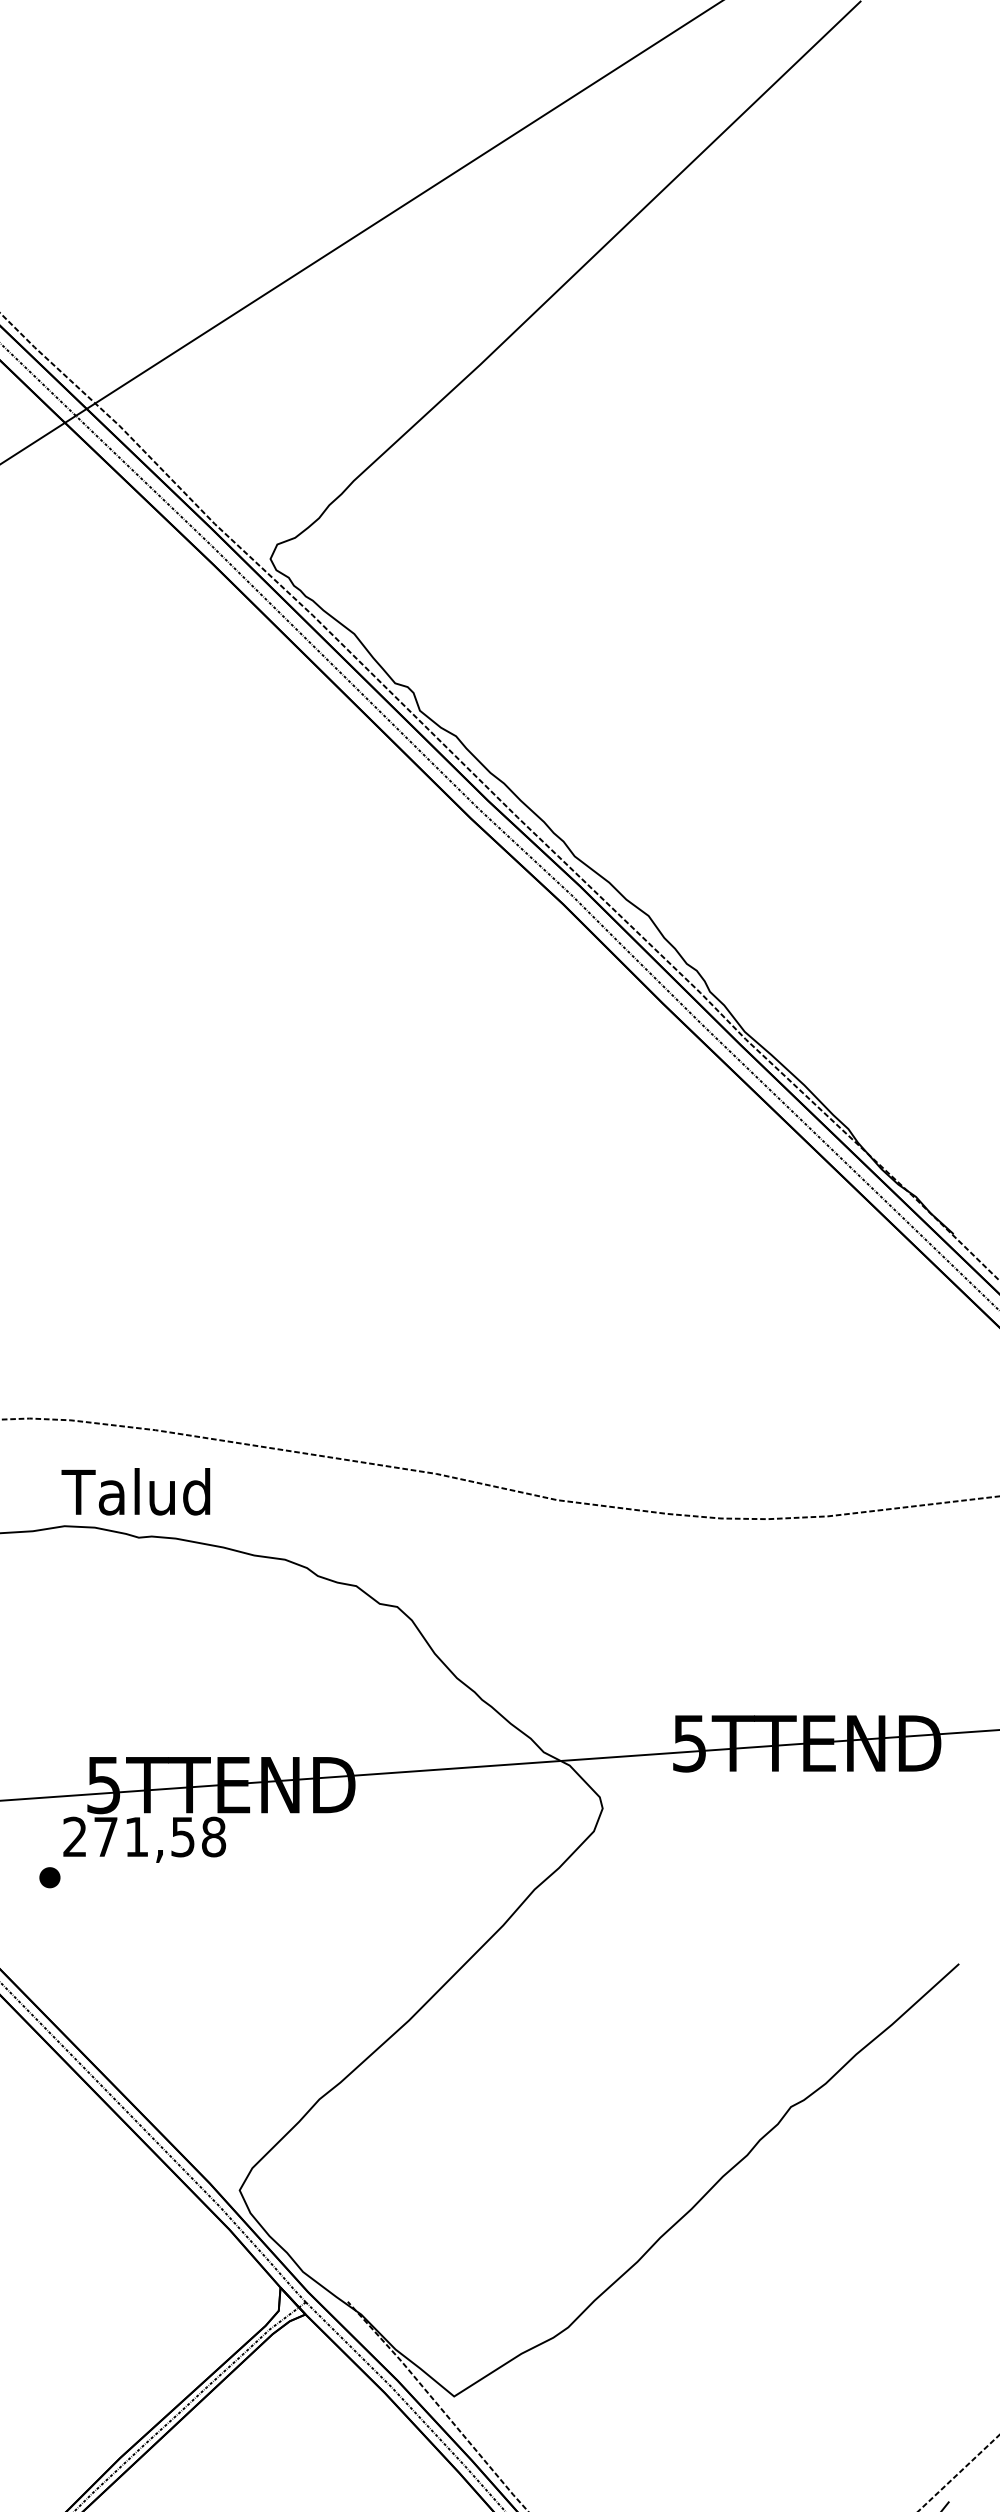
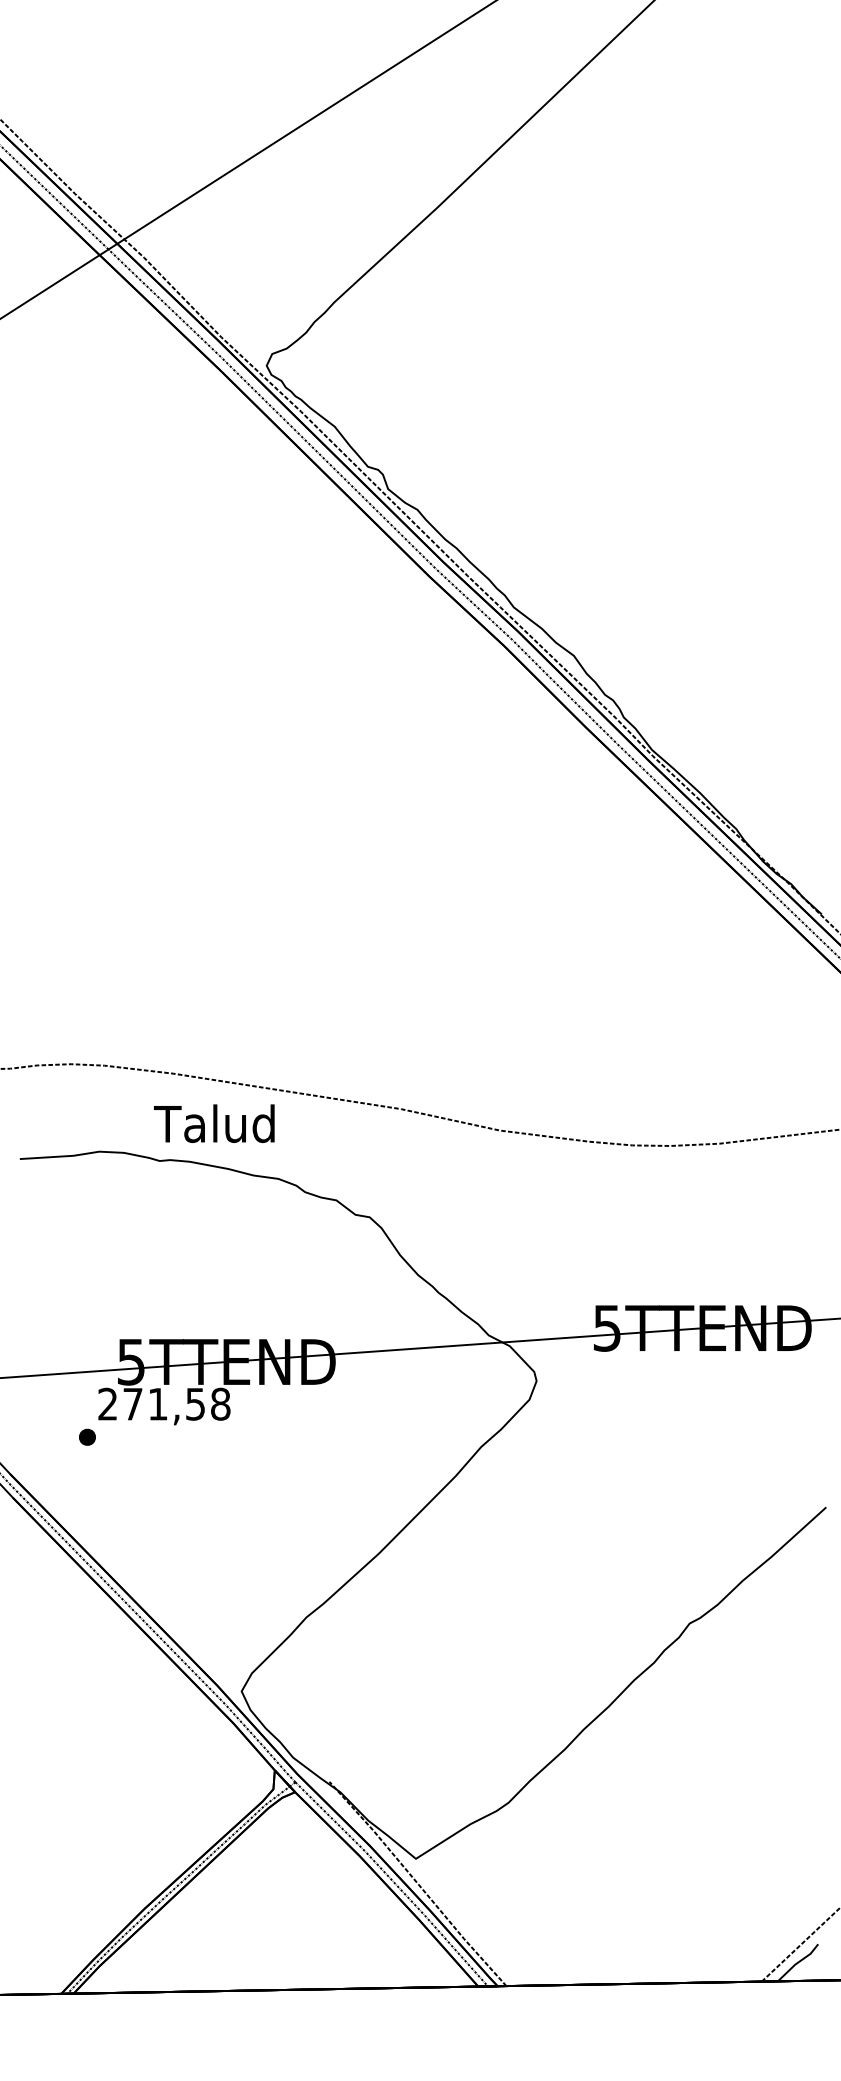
text: (136, 1491) -> (214, 1123), moved

